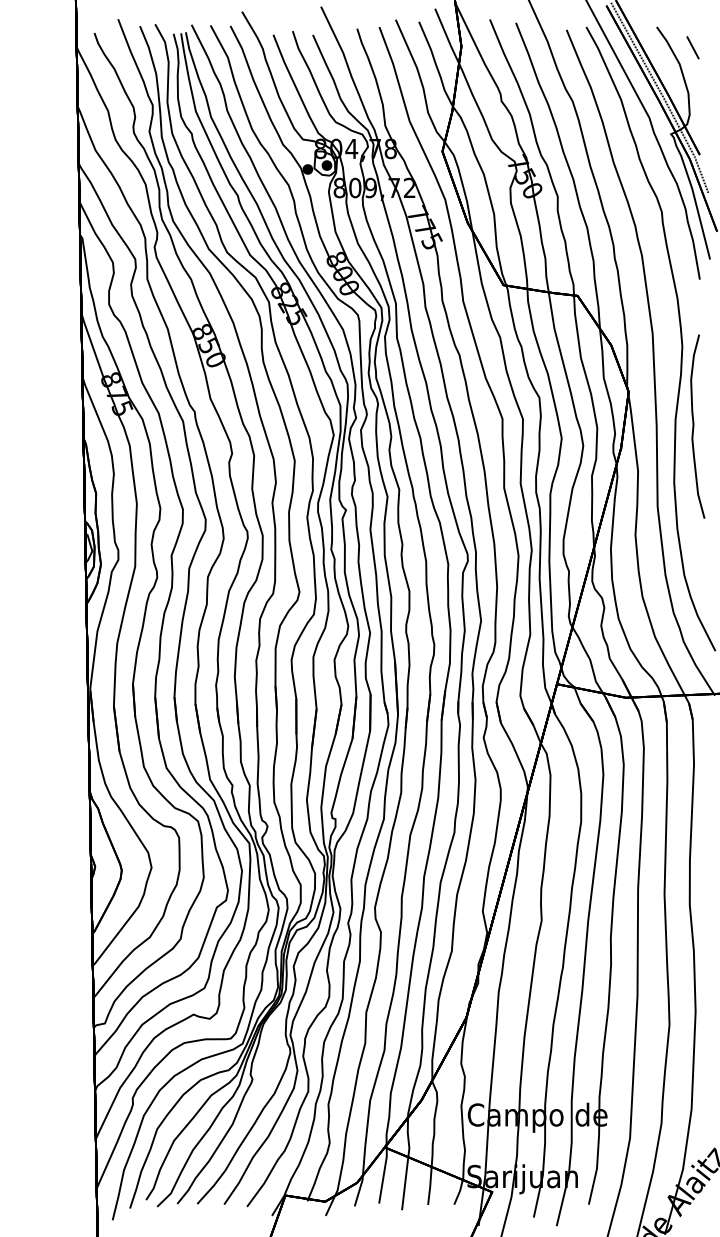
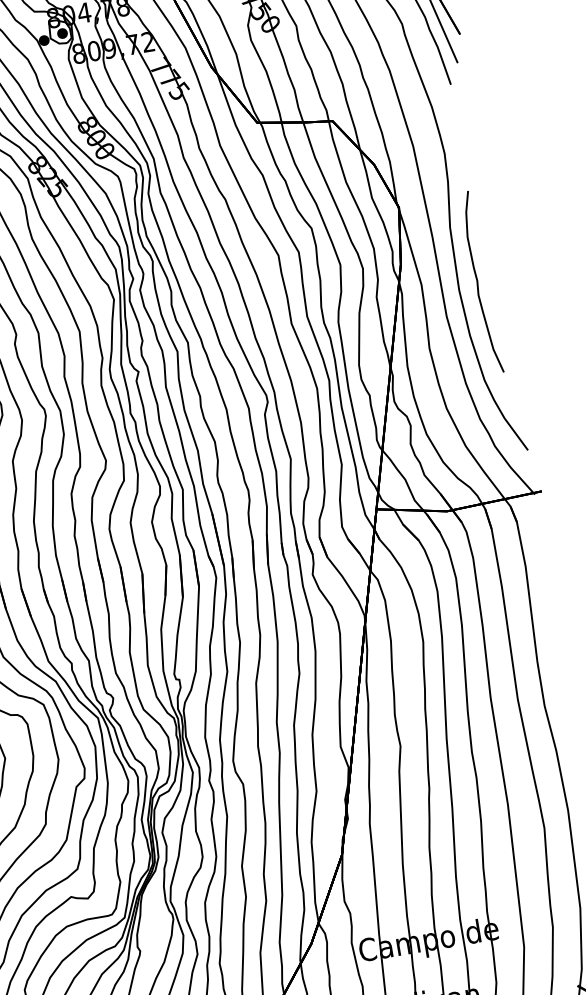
curve: (694, 426) -> (478, 282), moved

